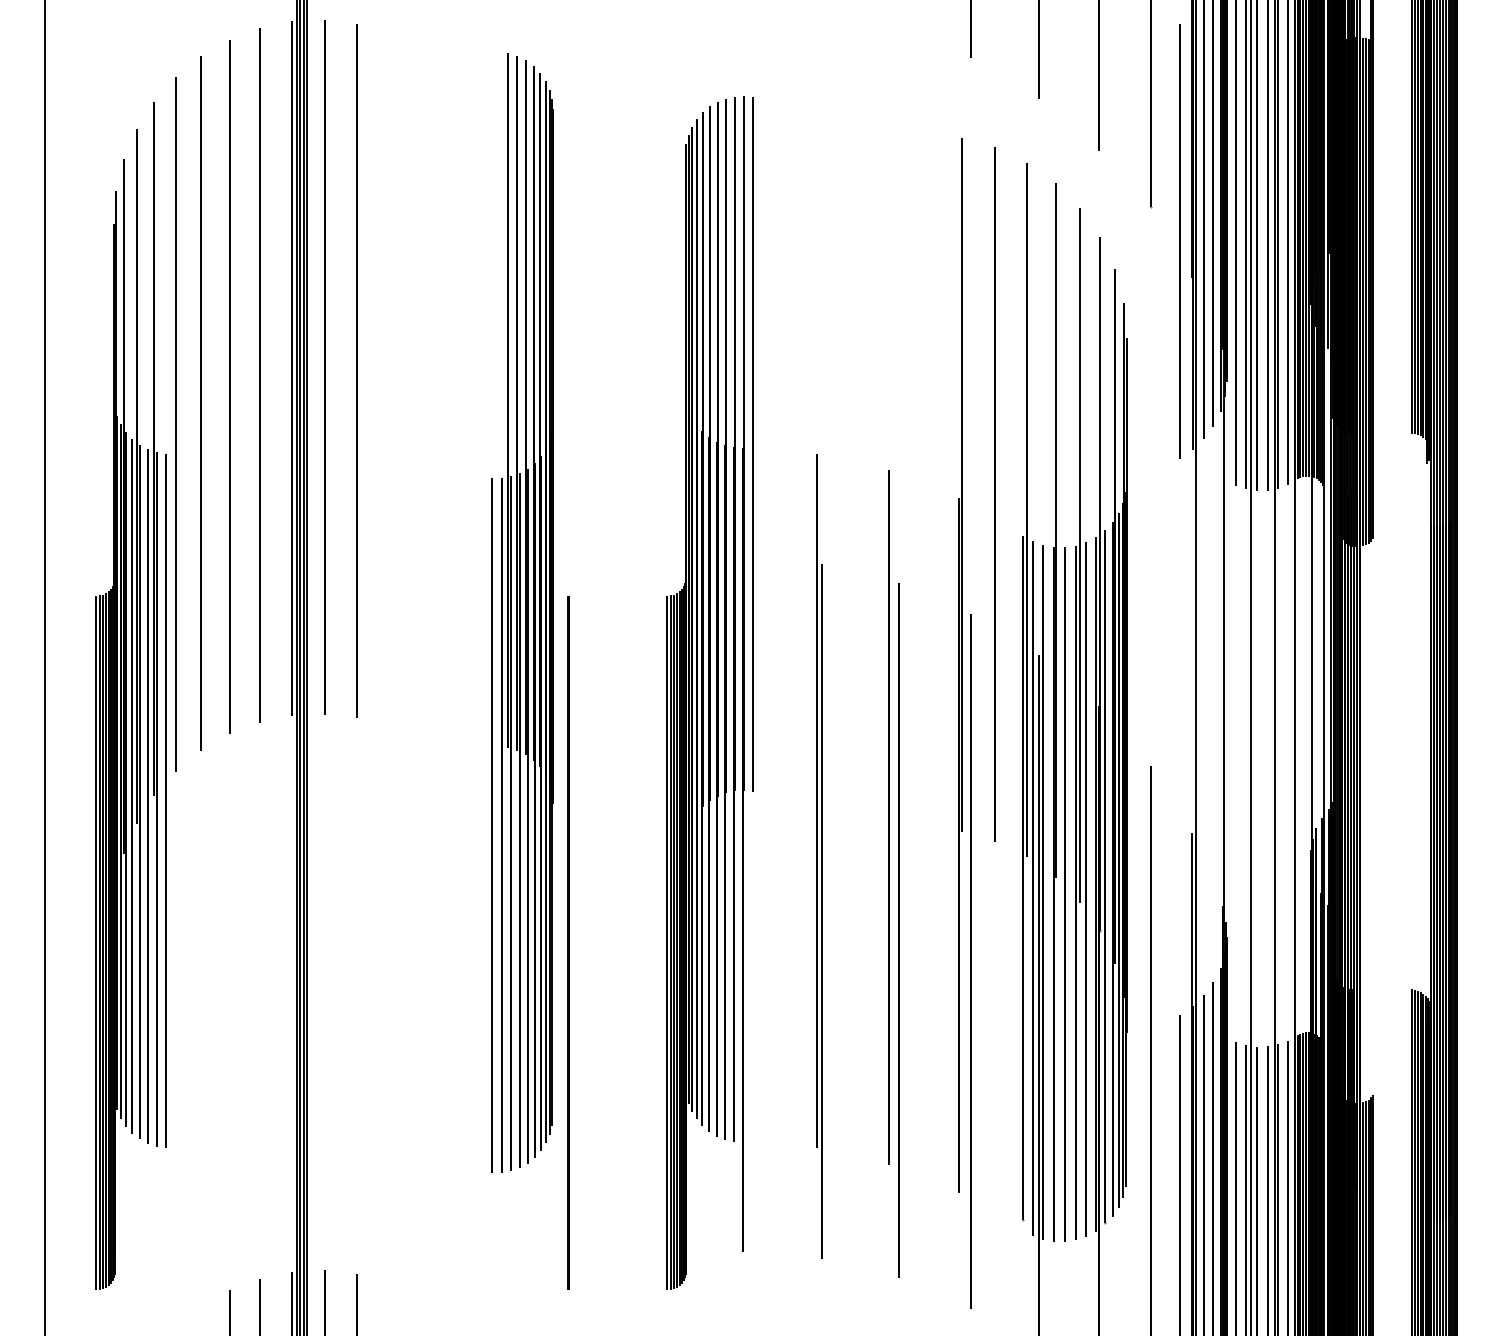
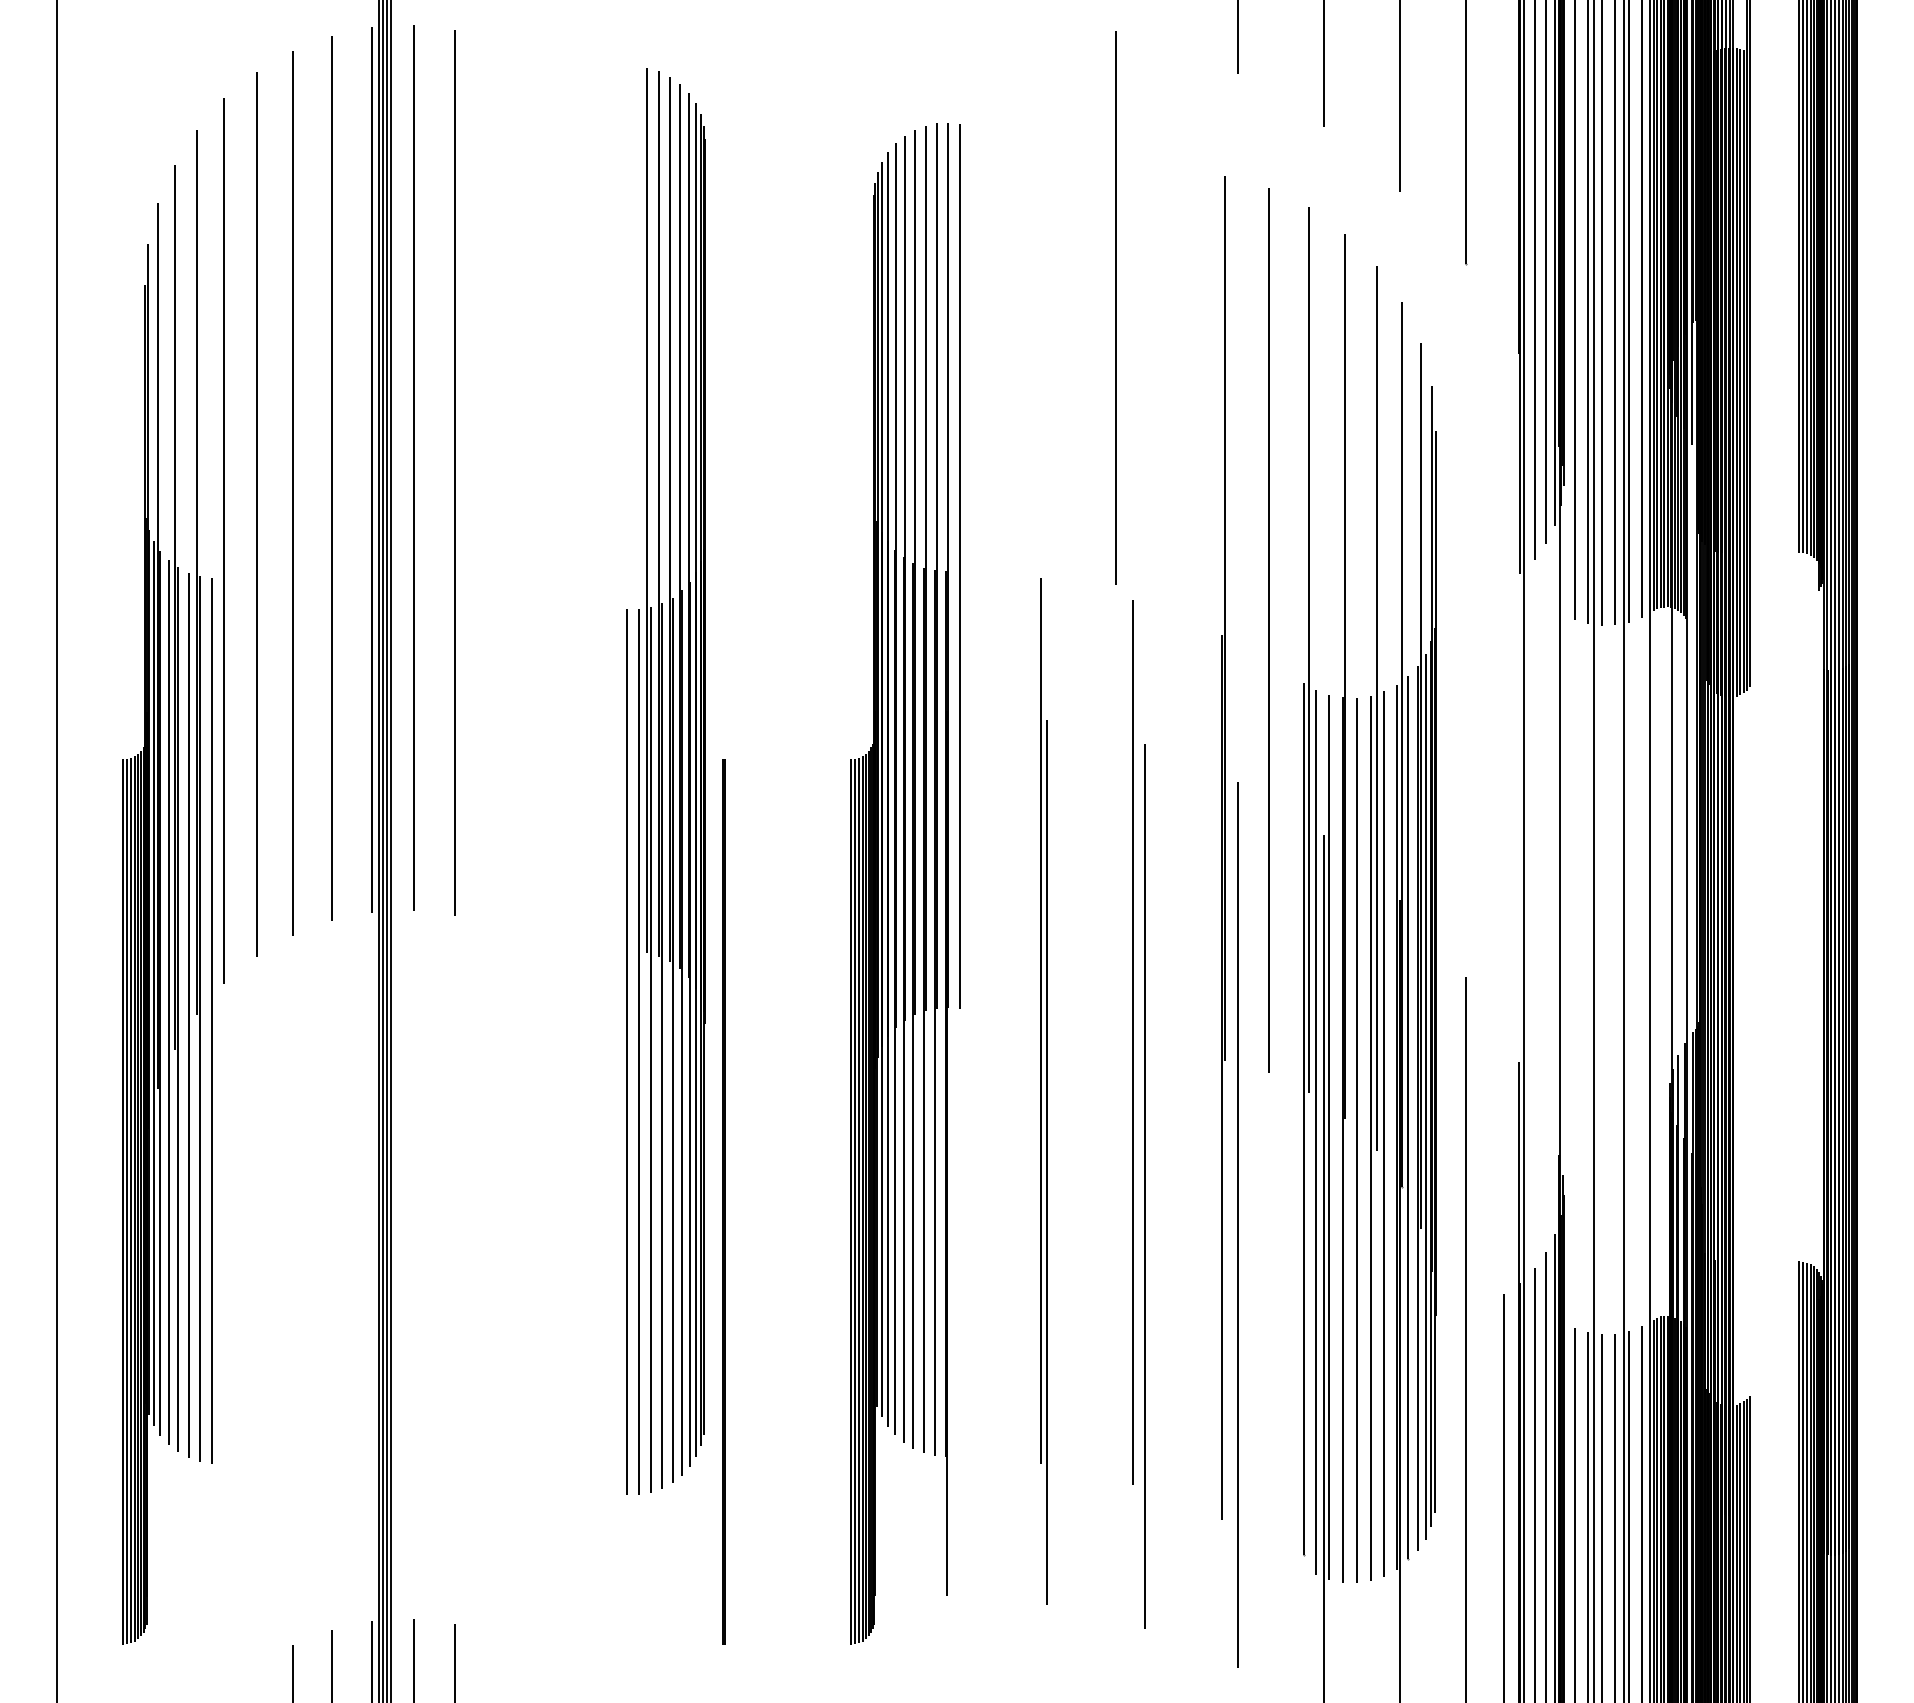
line: (1179, 241) -> (1114, 307), moved

